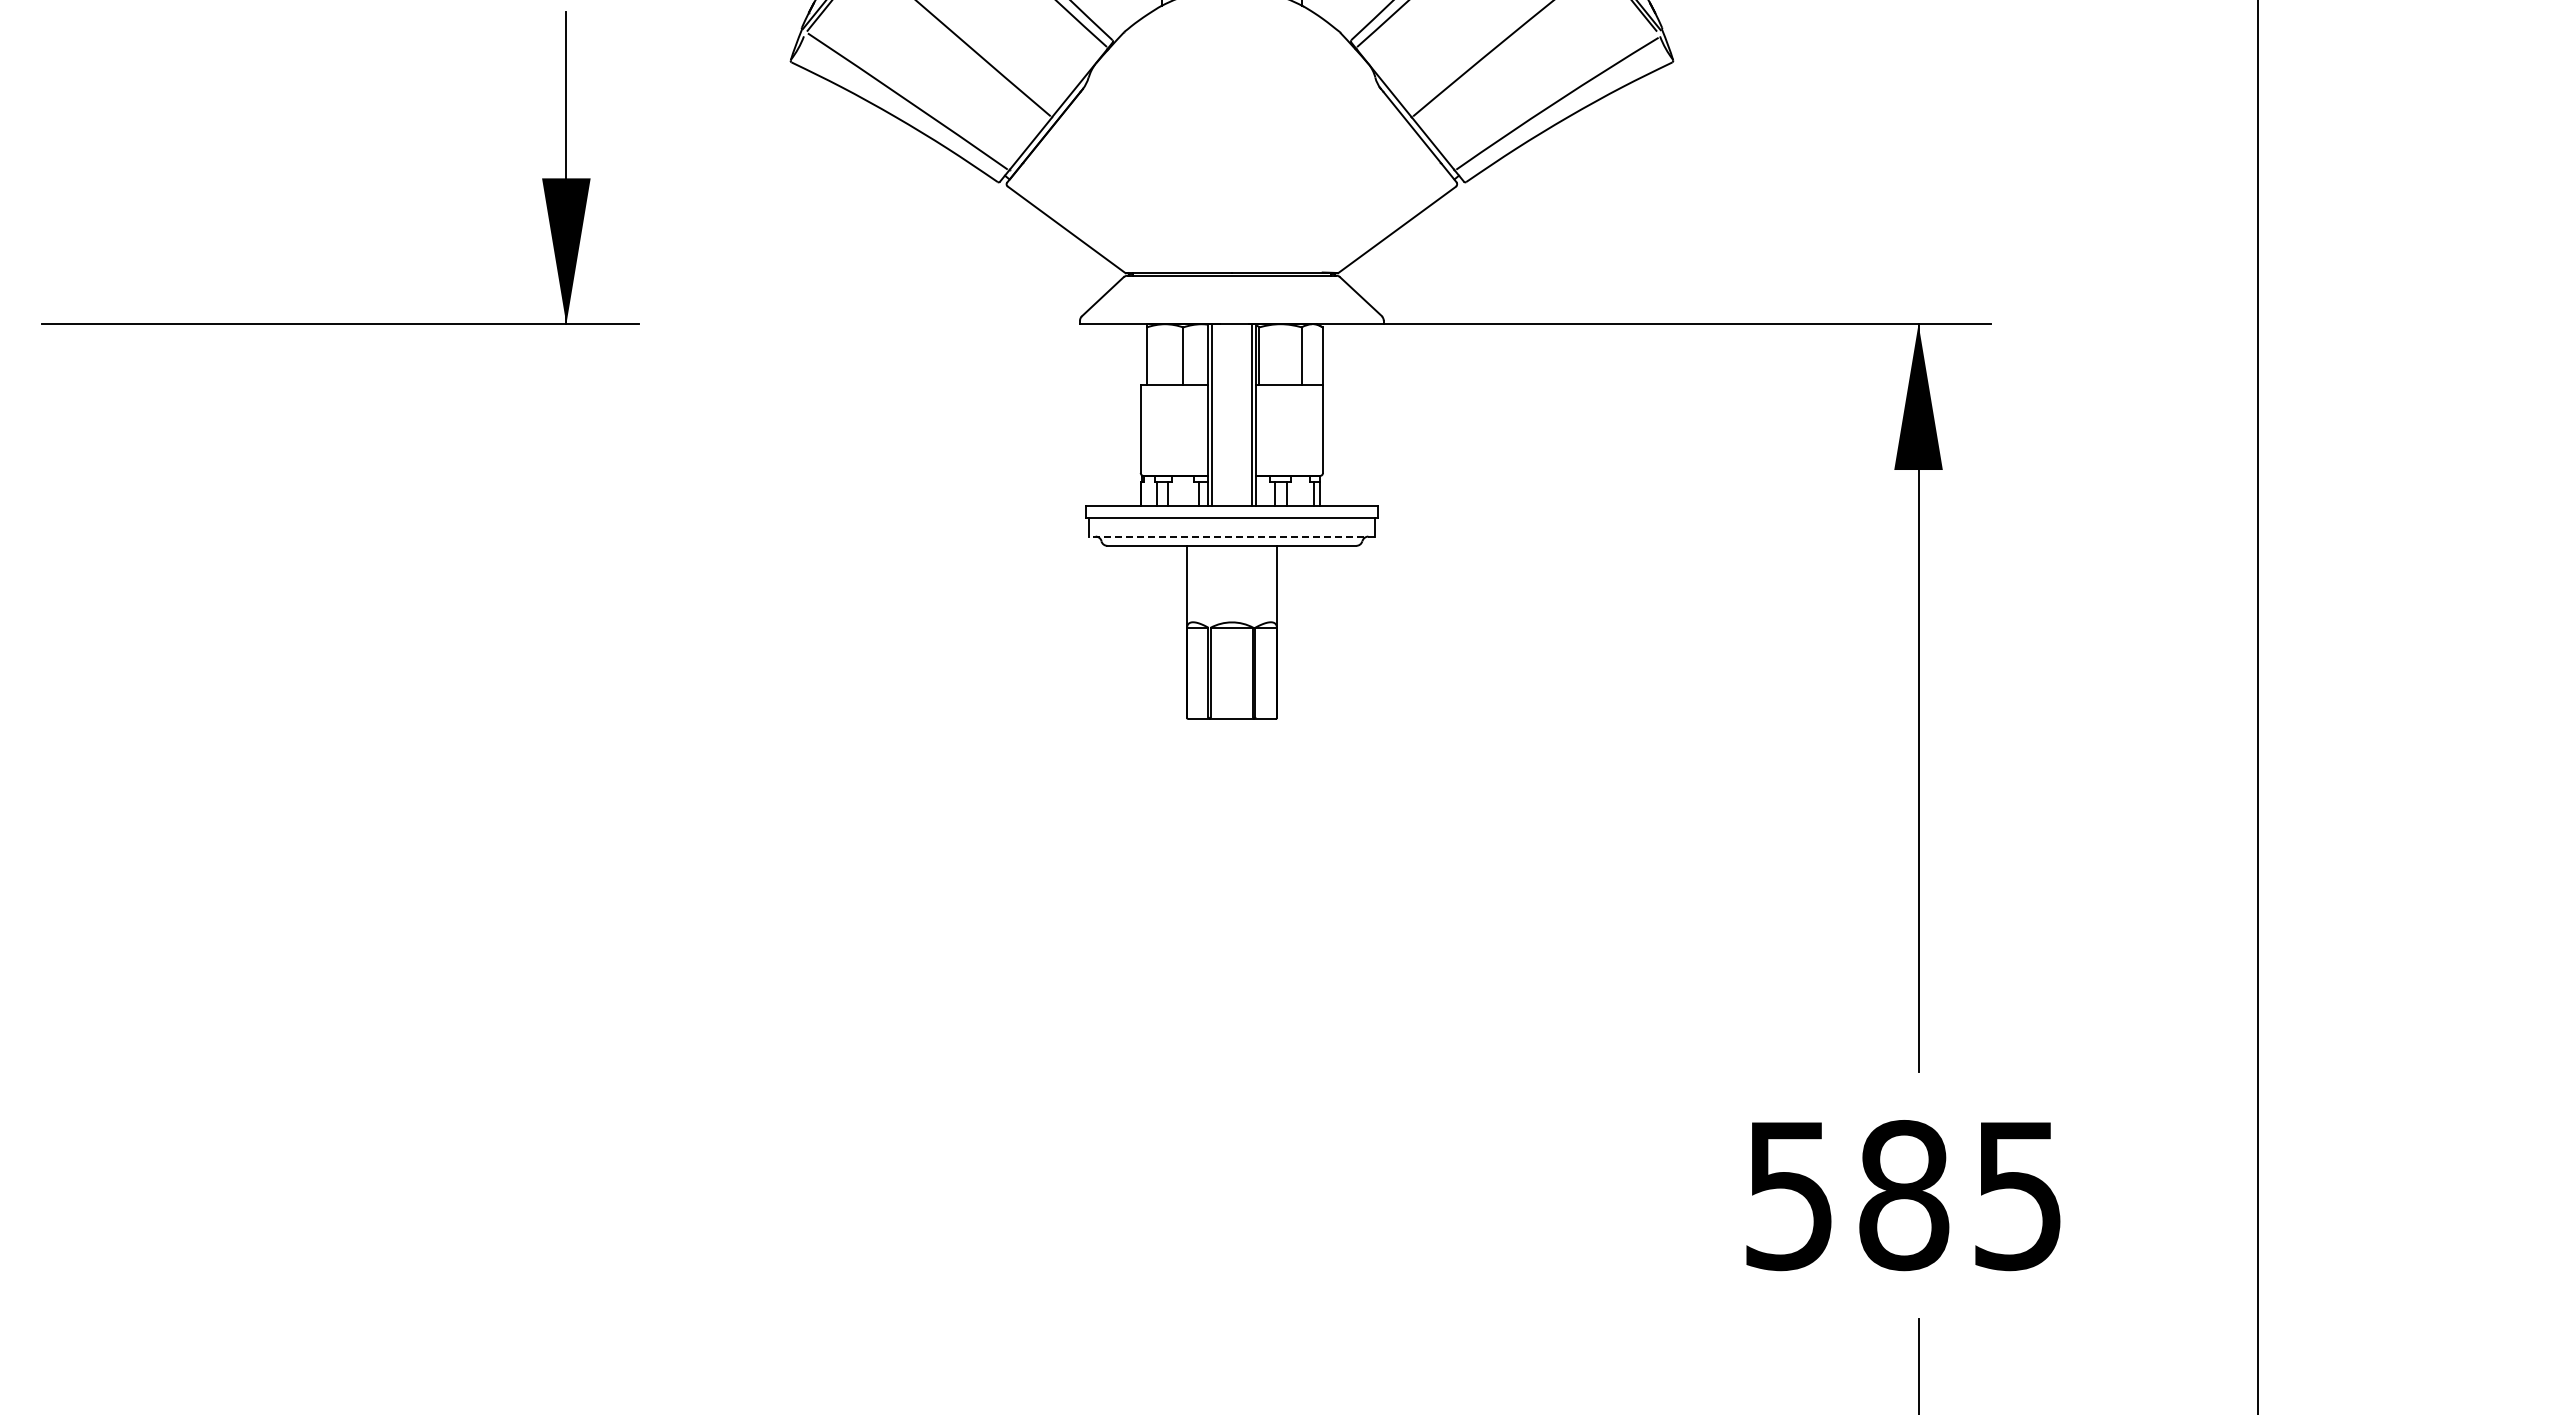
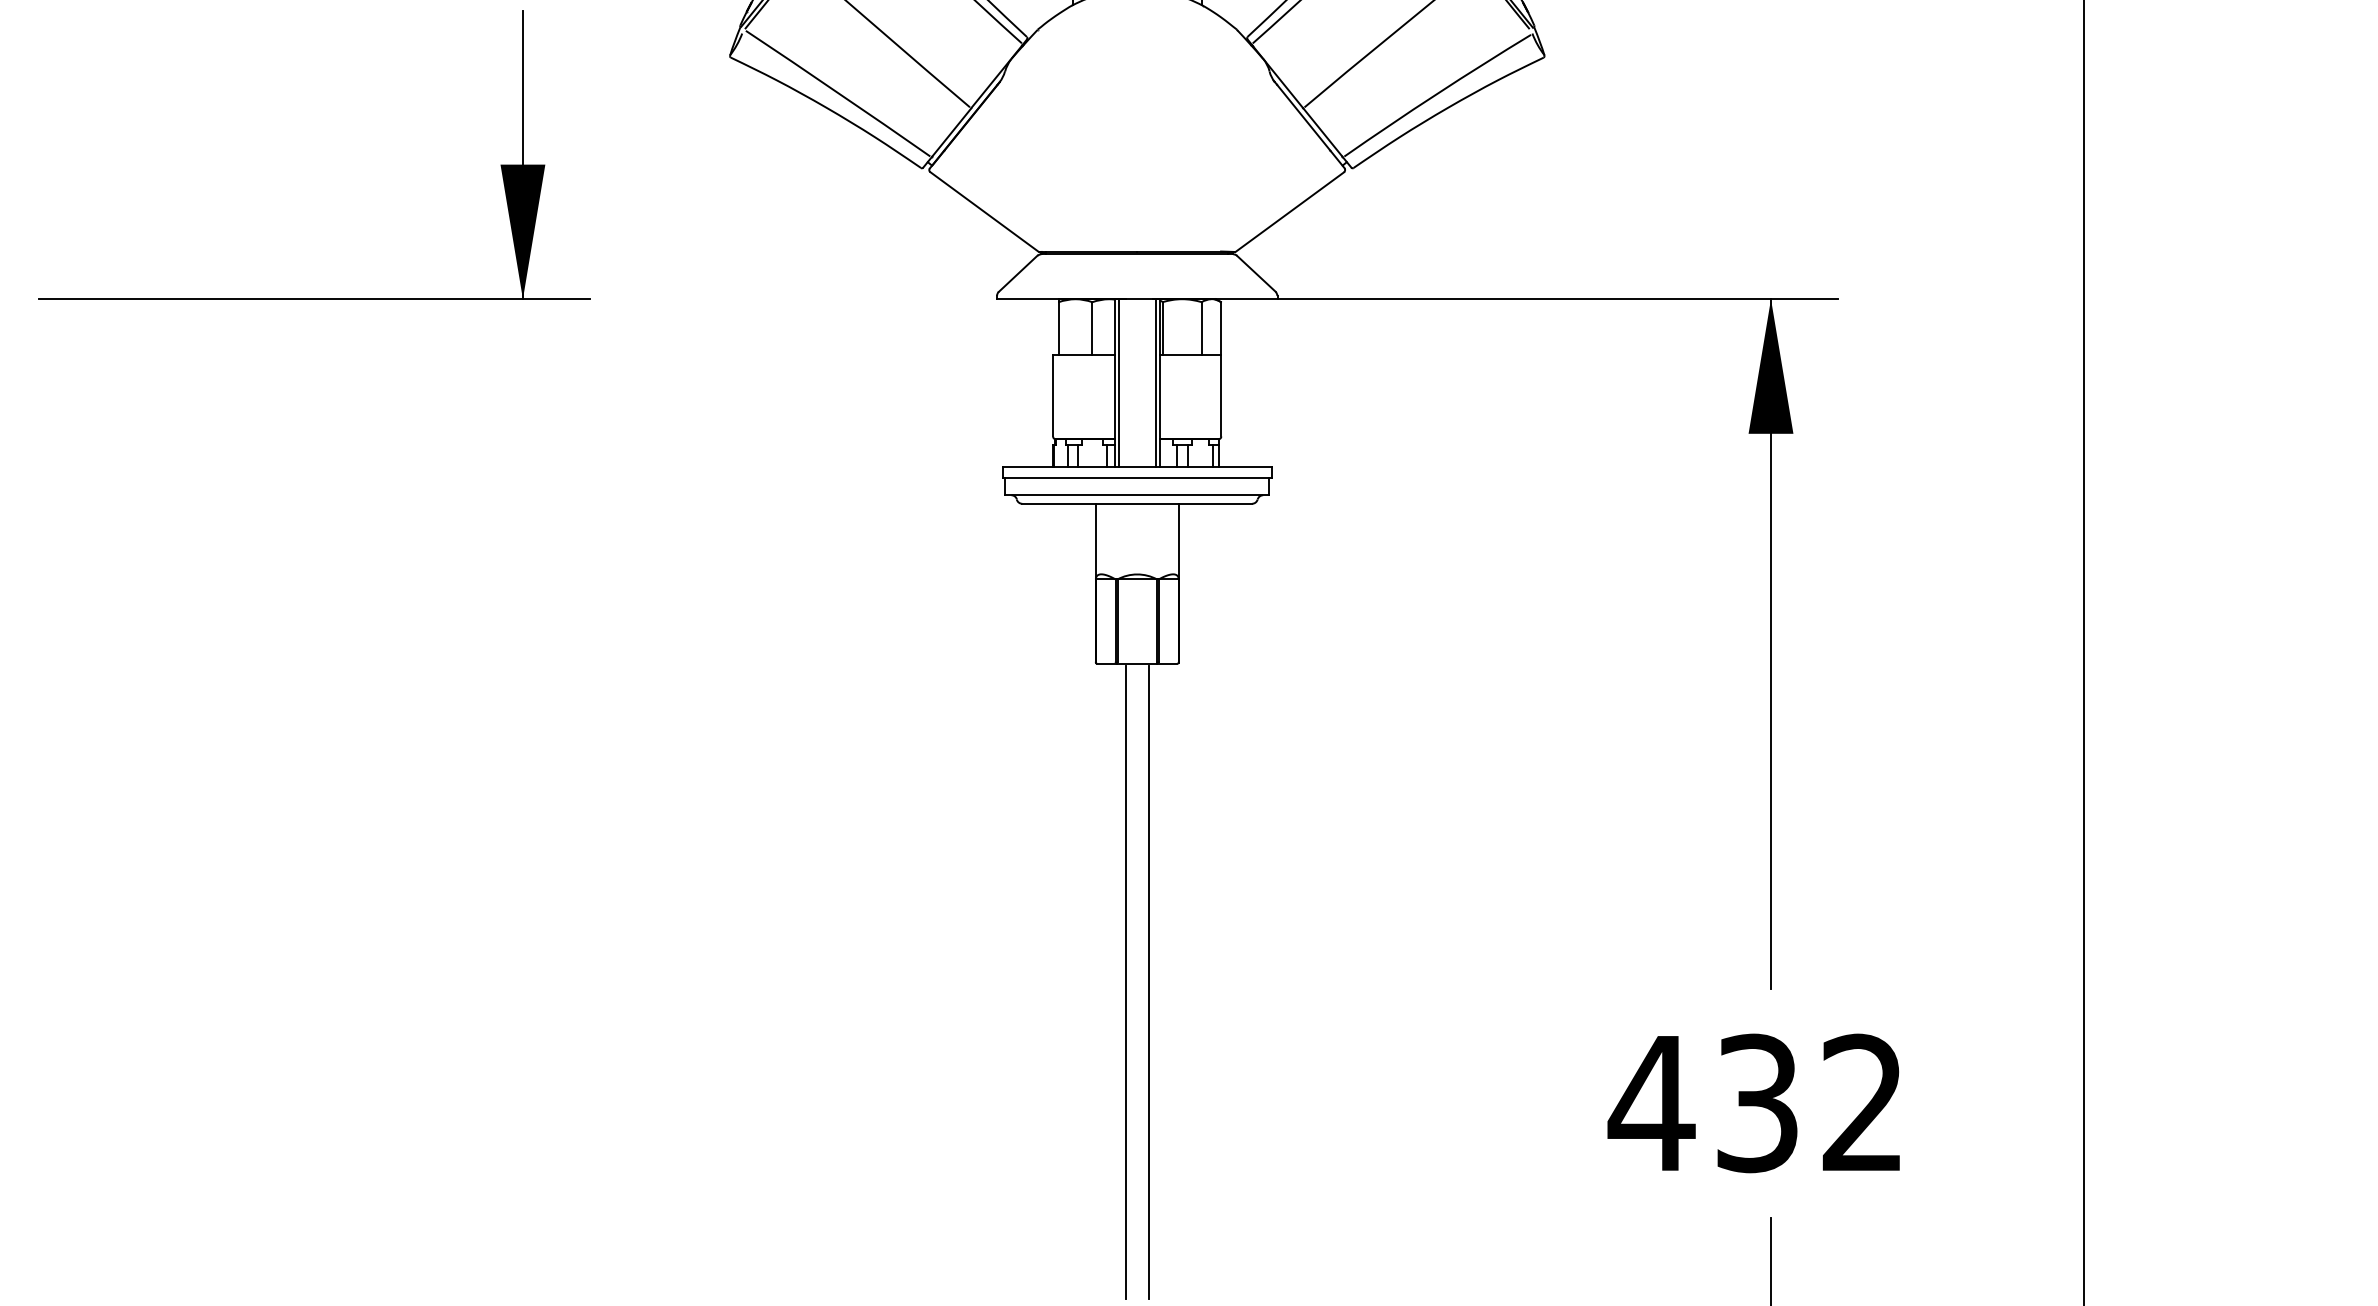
line: (1231, 536) -> (1136, 495), dashed -> solid
line: (1219, 1064) -> (1125, 982), added
line: (1244, 1064) -> (1148, 982), added
text: (1900, 1195) -> (1754, 1103), 585 -> 432

